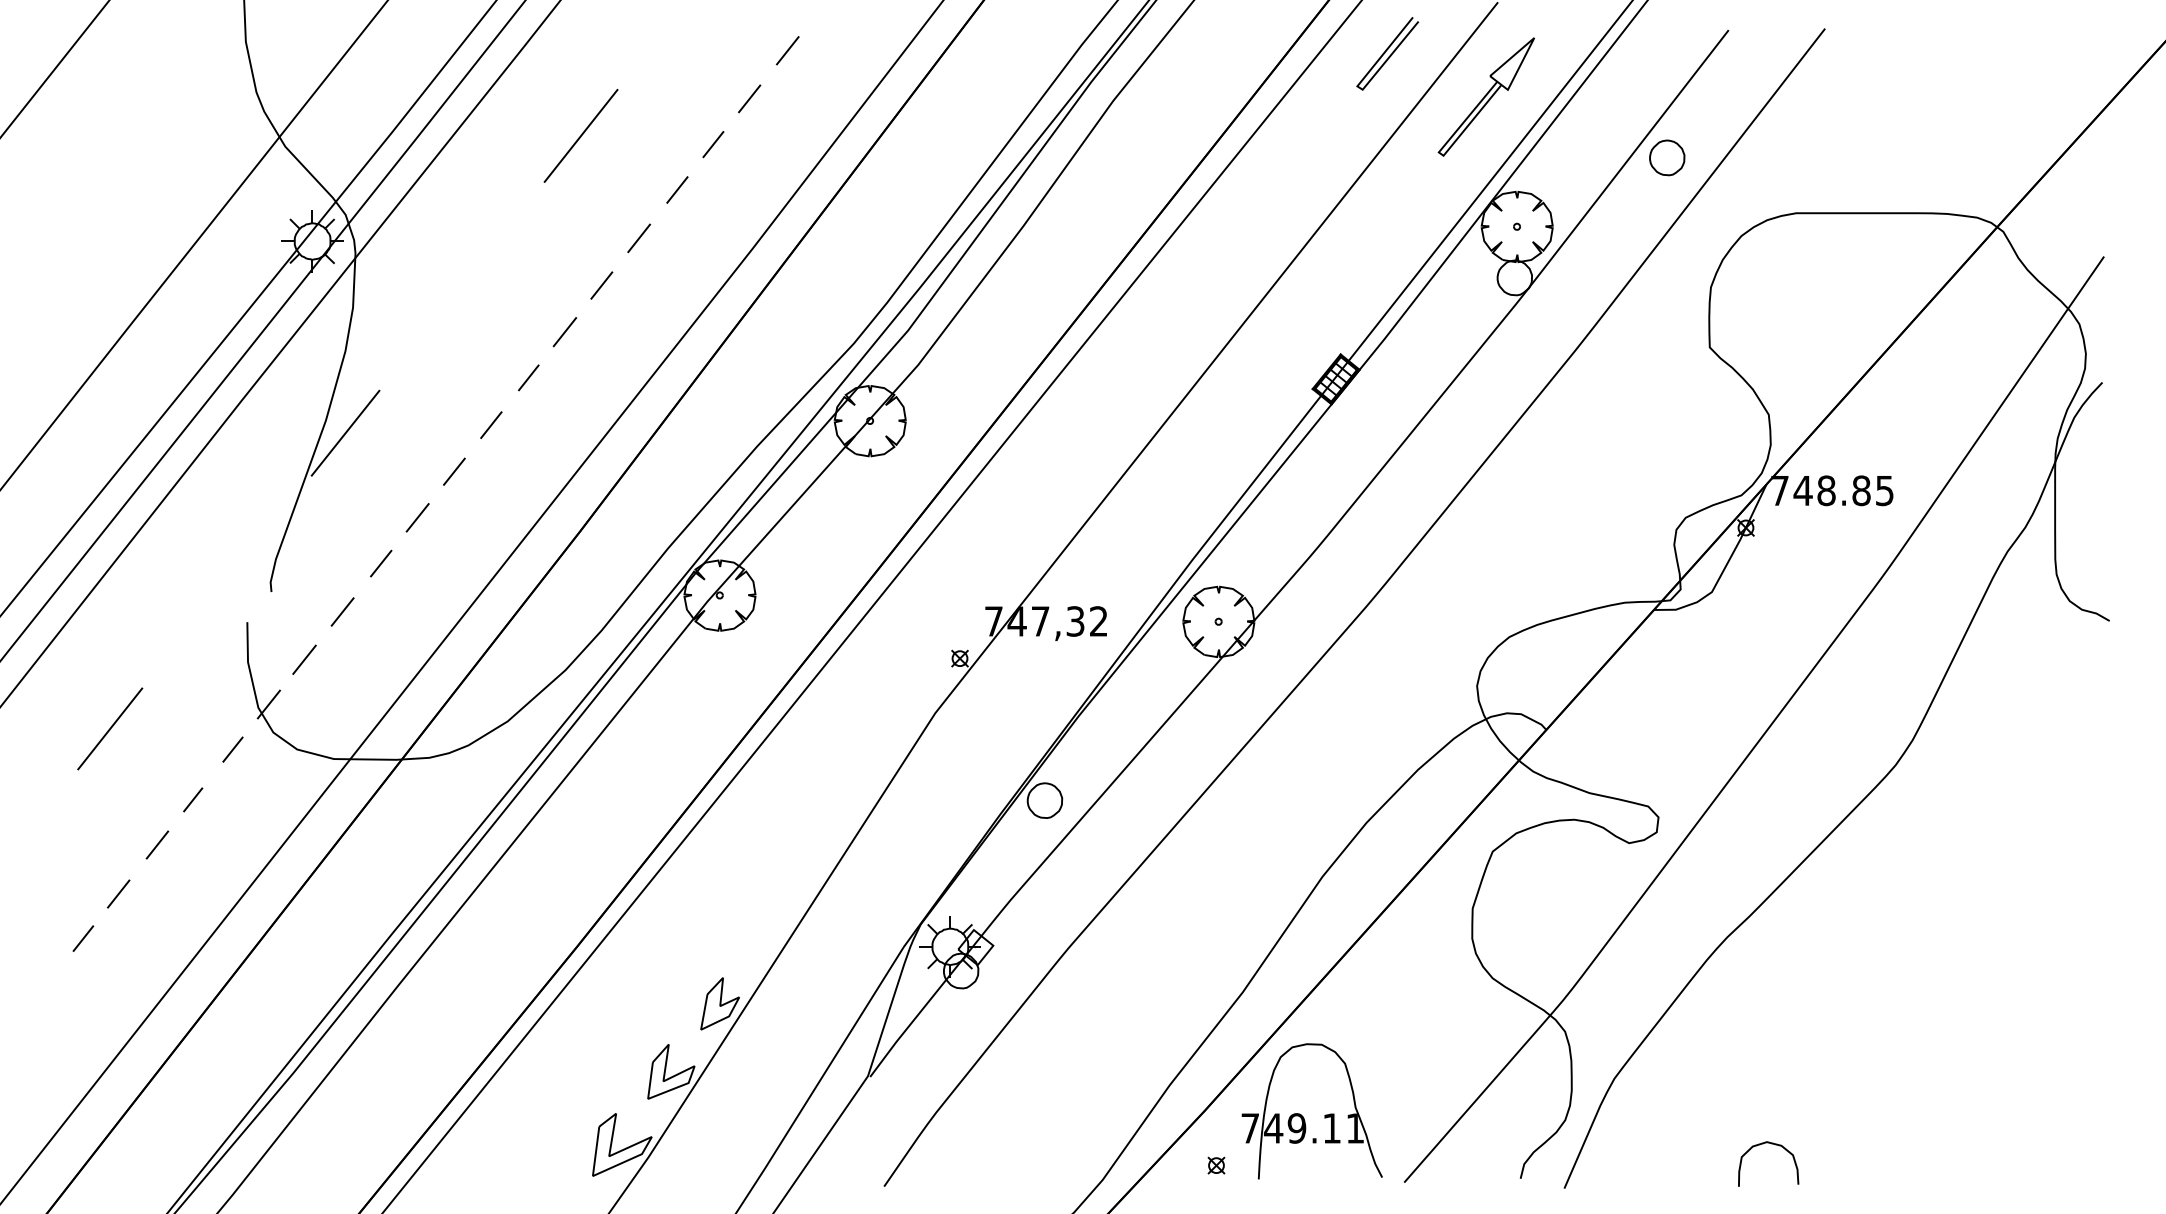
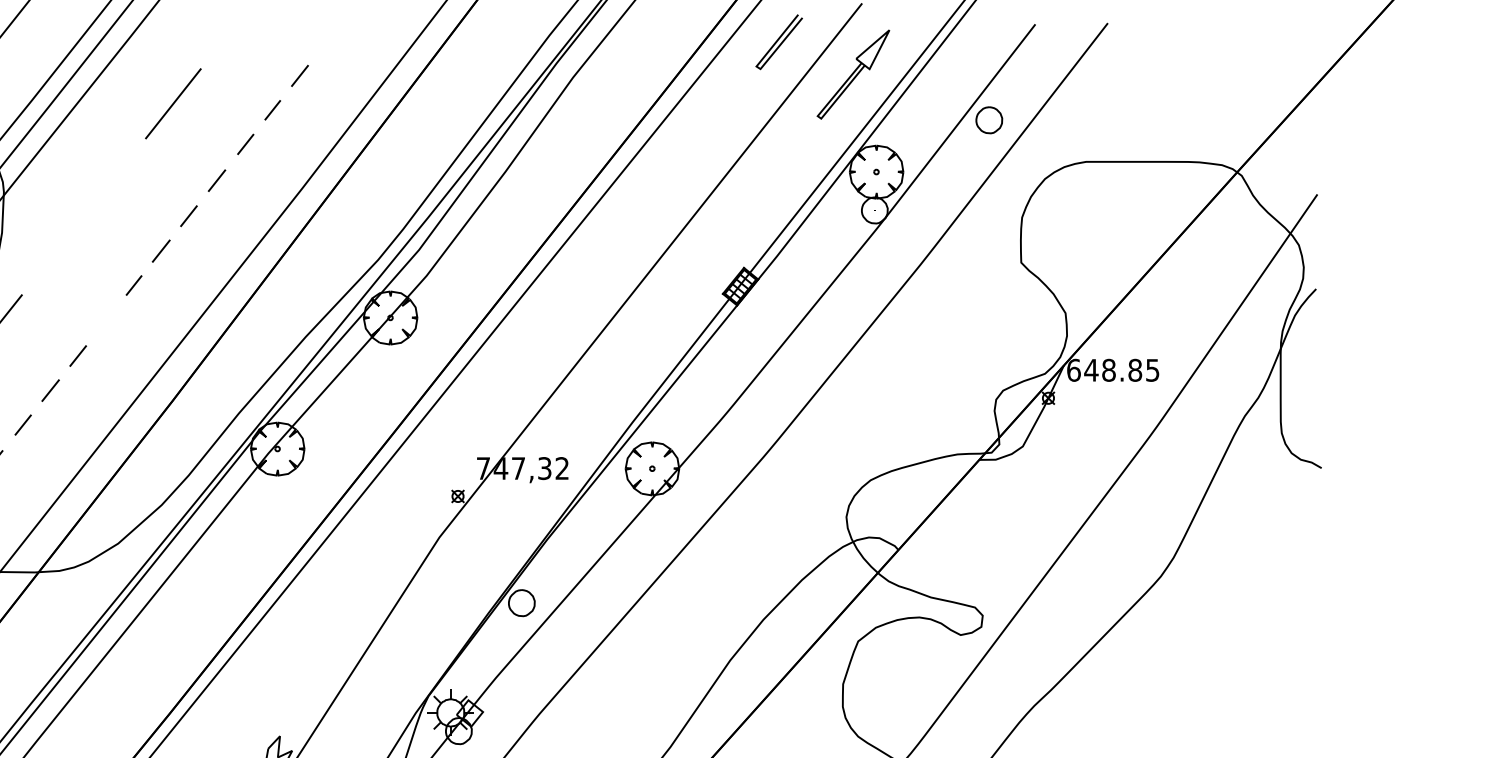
line: (787, 50) -> (328, 39), removed
line: (491, 424) -> (106, 320), removed
text: (1779, 490) -> (1073, 370), 748.85 -> 648.85

